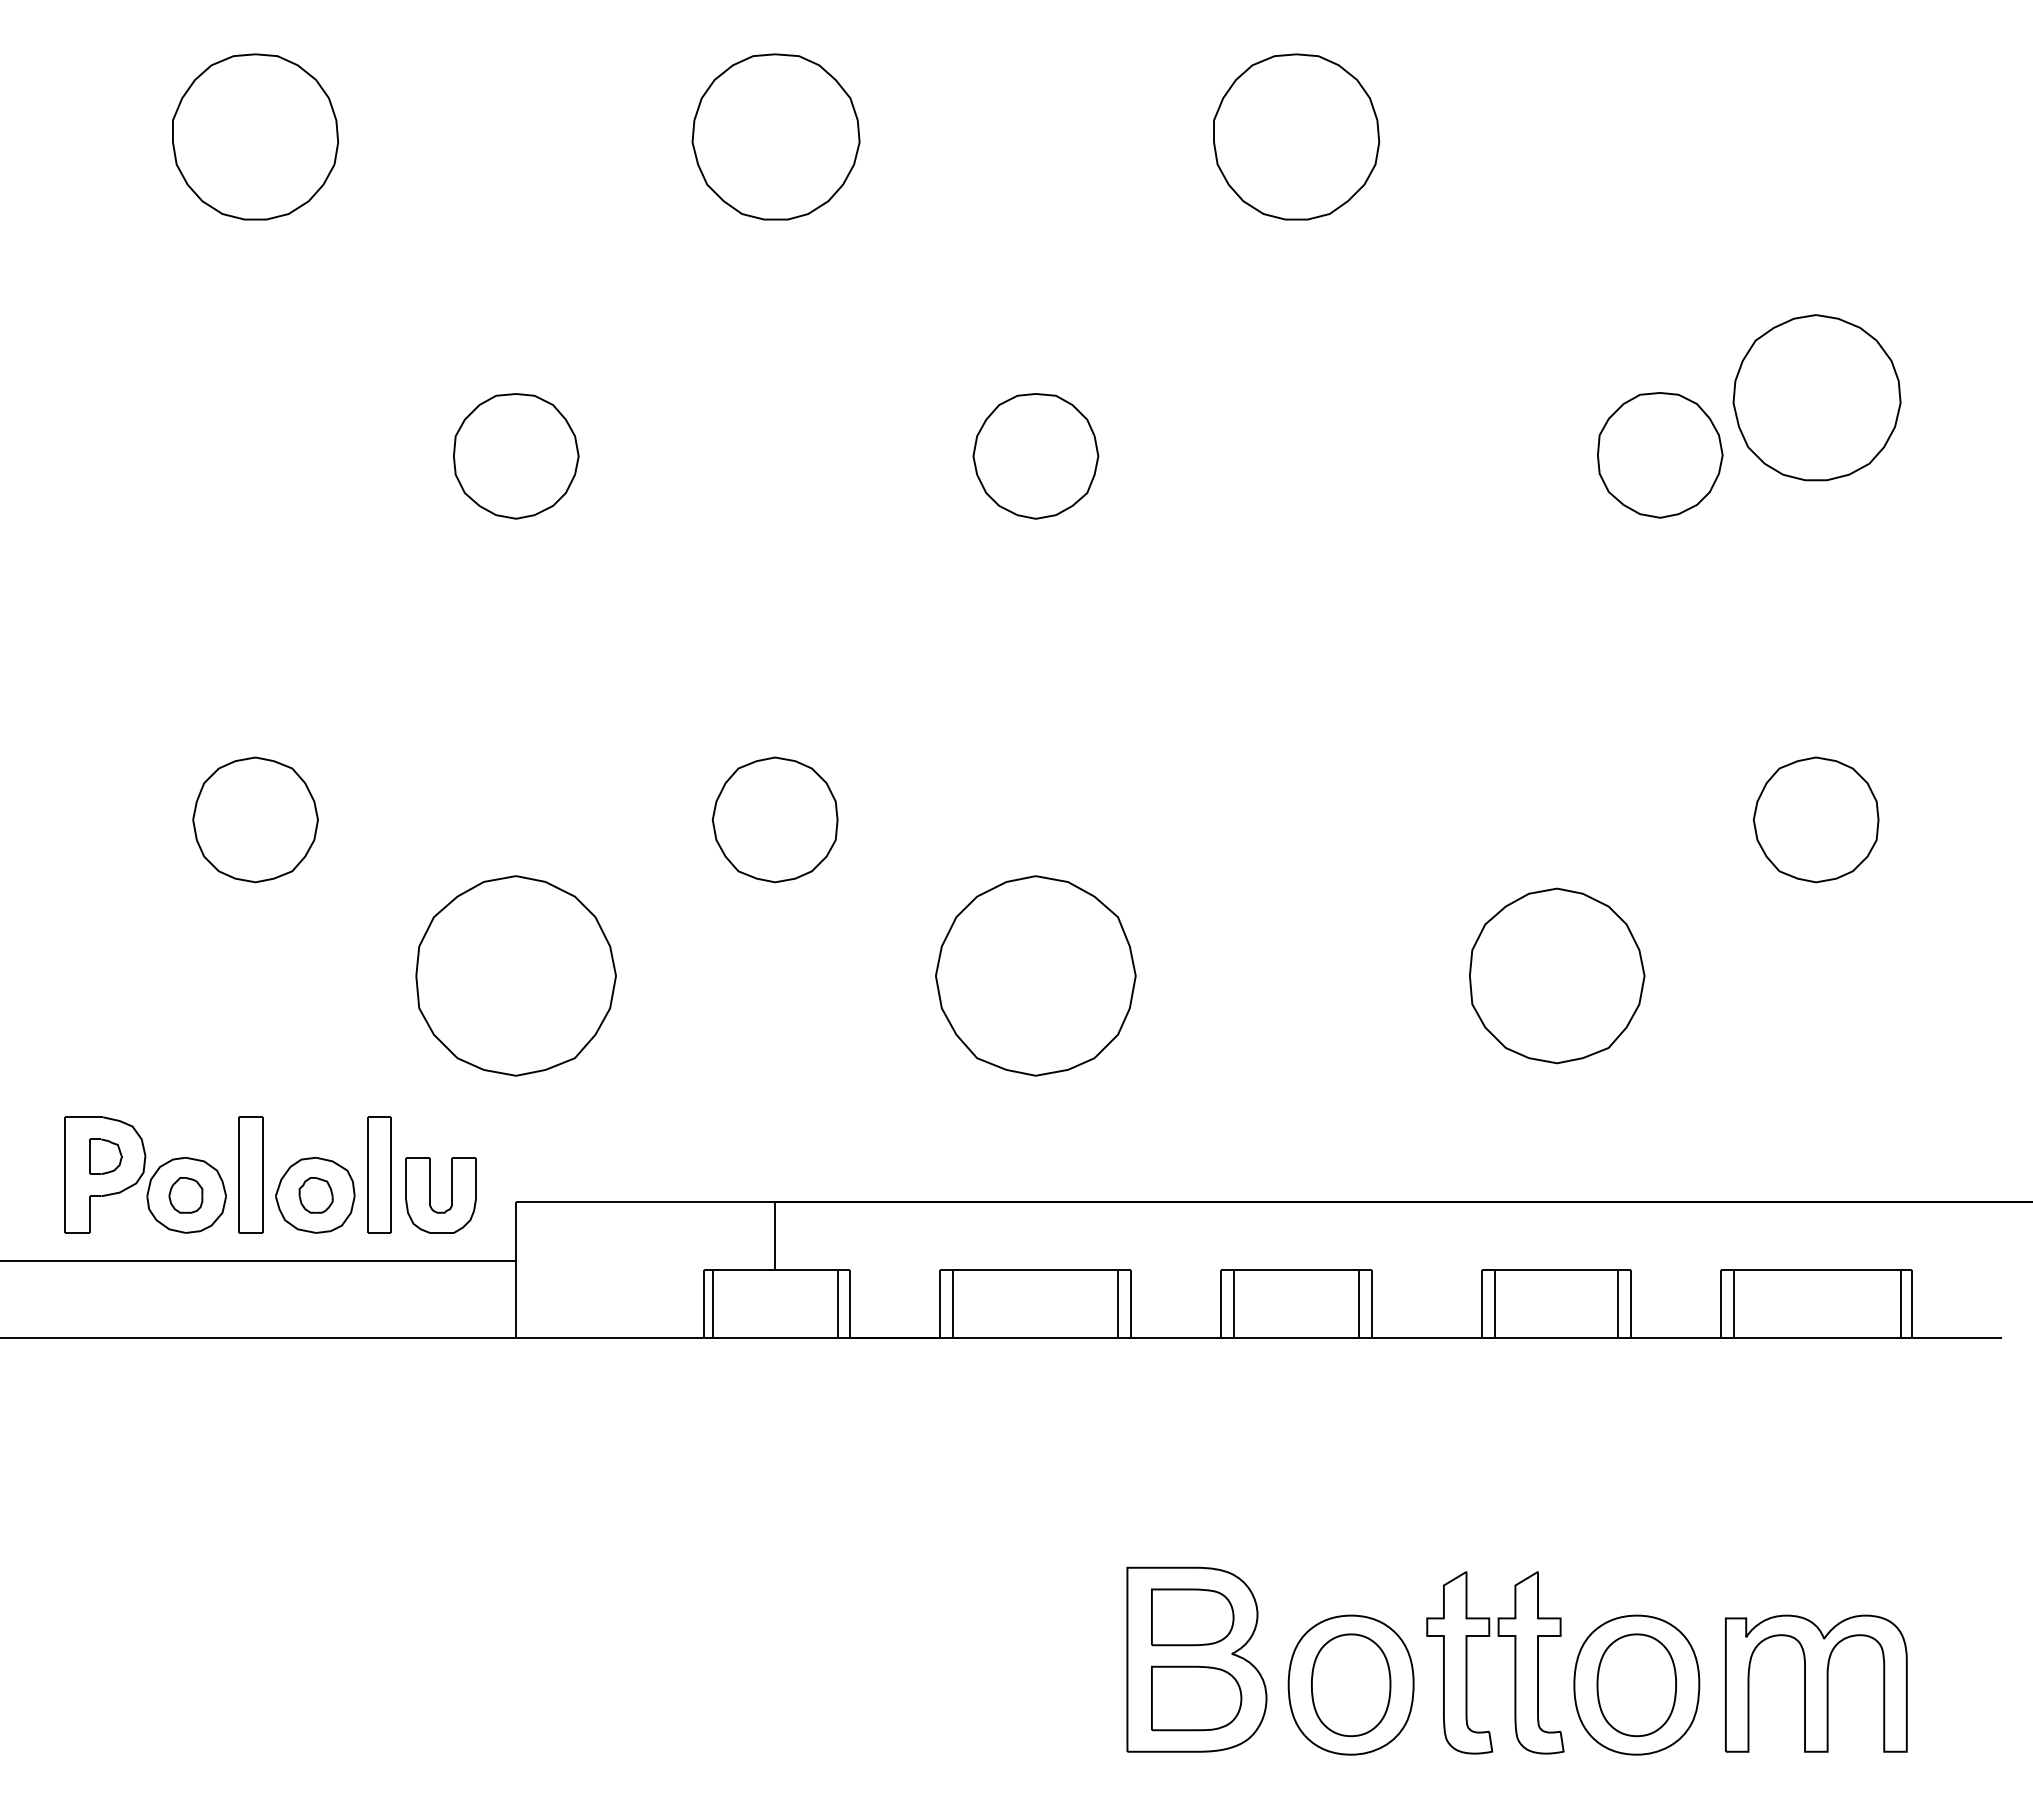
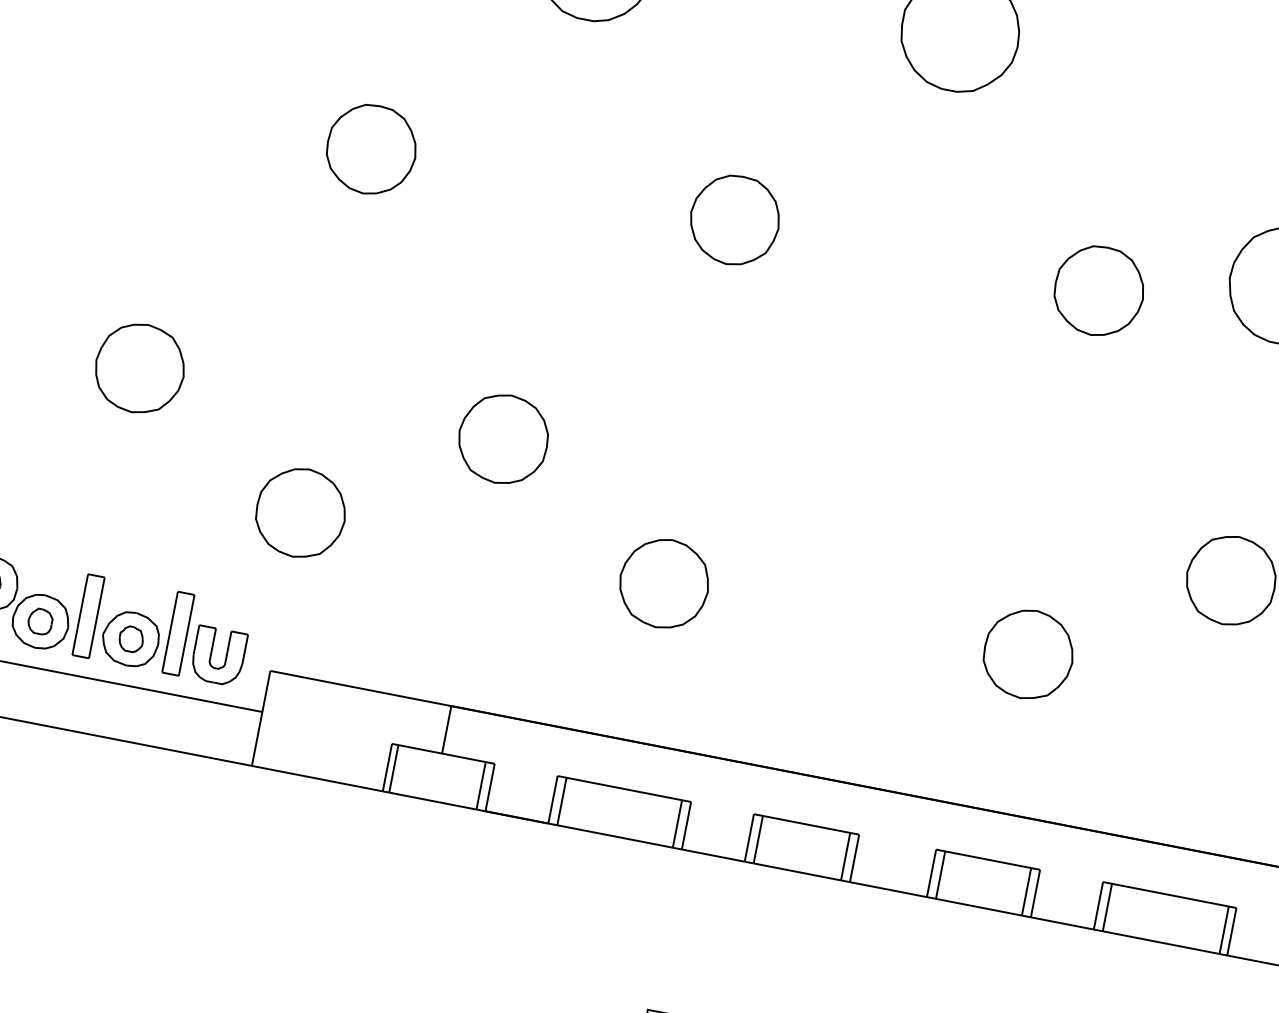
part: (1660, 455) -> (1099, 291), moved
part: (516, 975) -> (301, 512), size x0.62
part: (1035, 975) -> (664, 583), size x0.62
part: (1557, 975) -> (1028, 654), size x0.71

